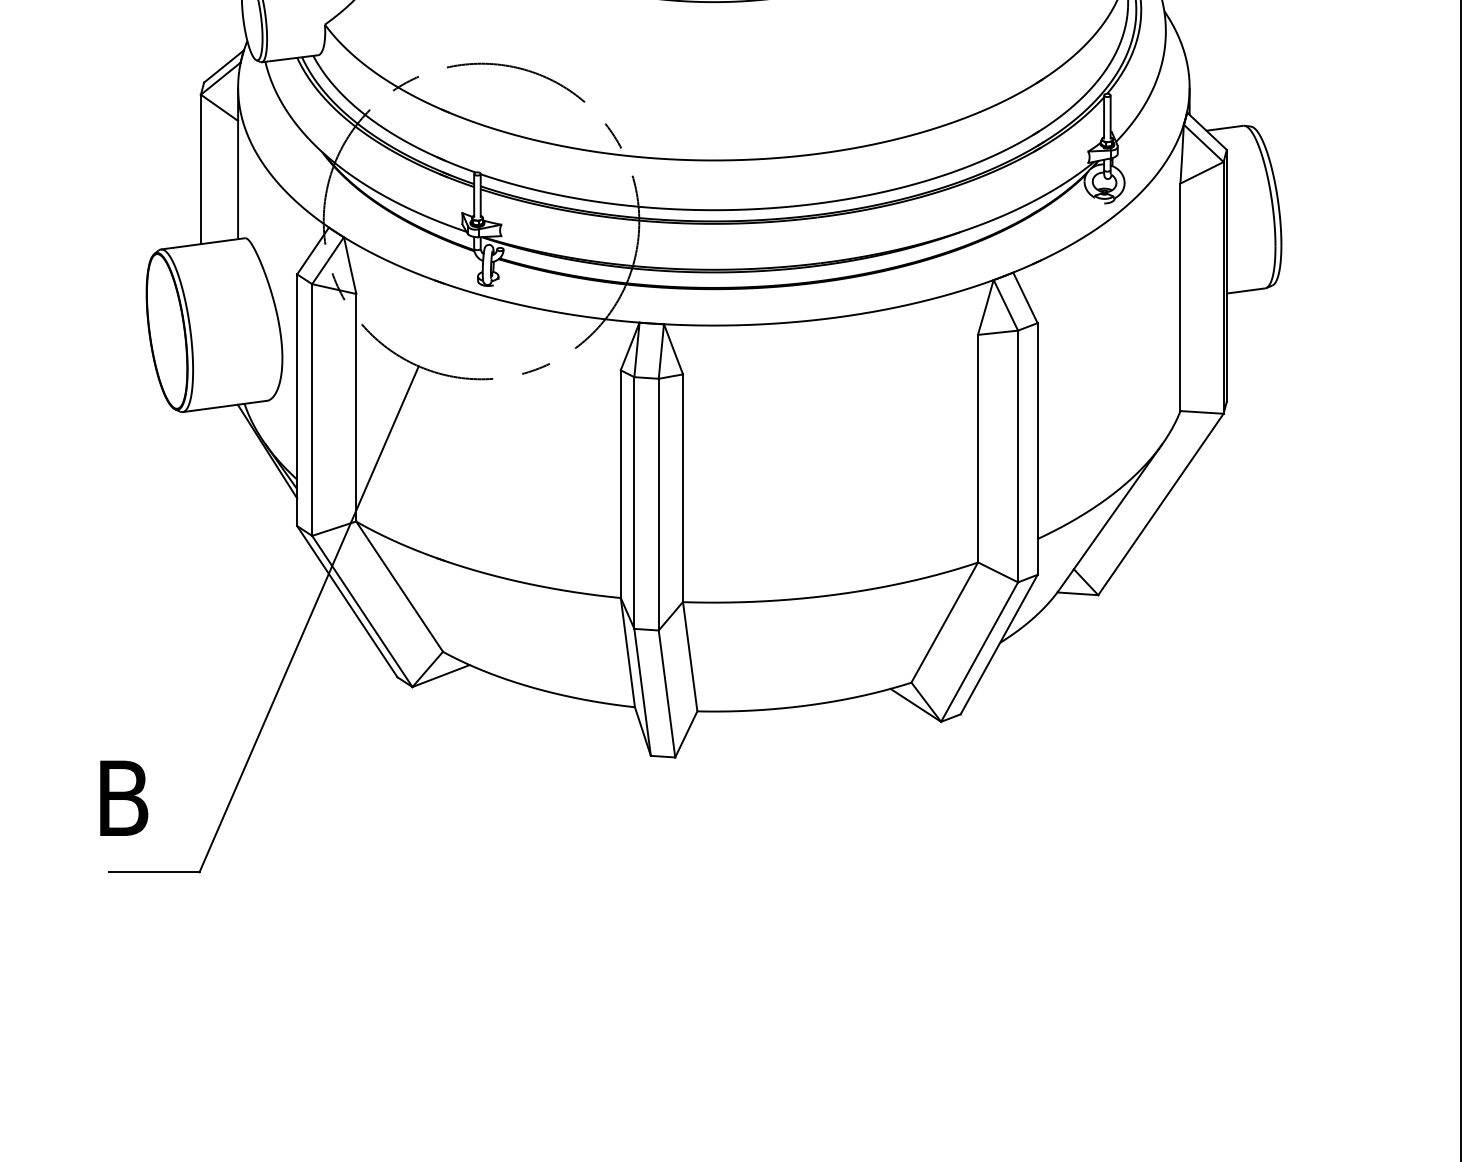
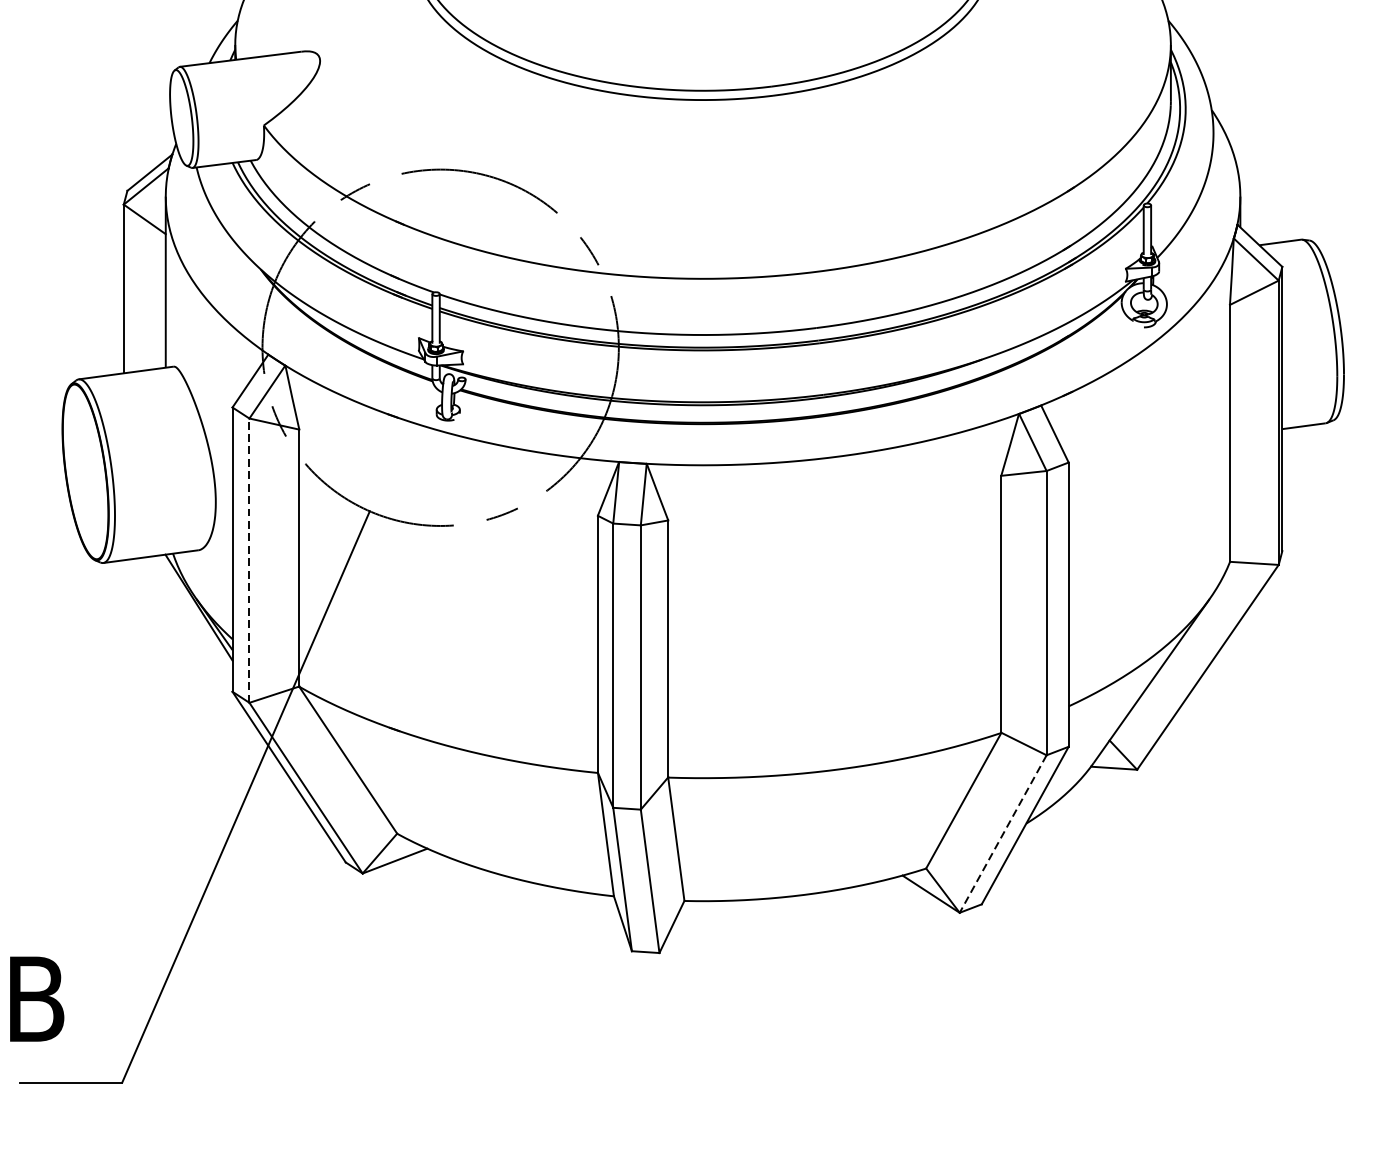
line: (312, 410) -> (249, 561), solid -> dashed
line: (979, 652) -> (1003, 834), solid -> dashed

